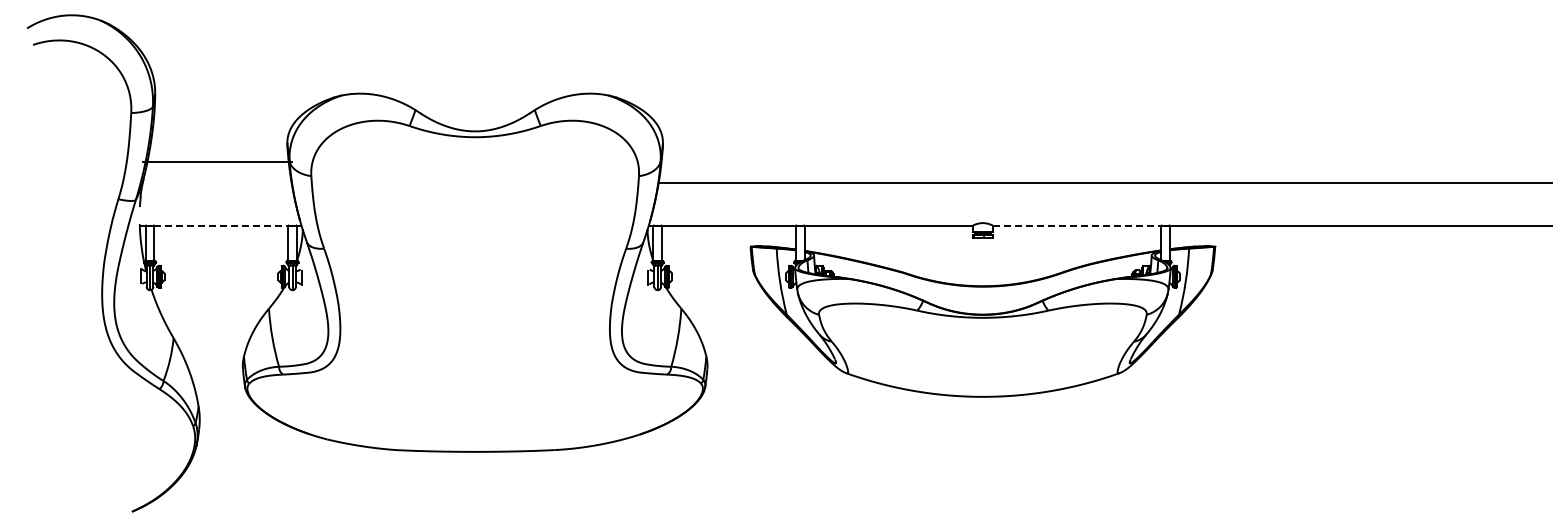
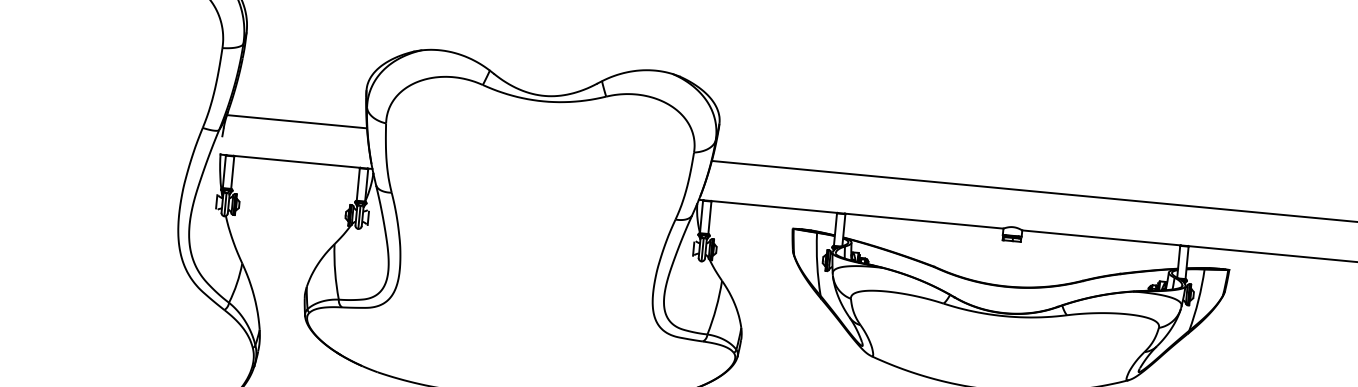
line: (216, 162) -> (296, 121), moved
line: (221, 225) -> (297, 161), dashed -> solid
line: (1077, 225) -> (1101, 237), dashed -> solid

